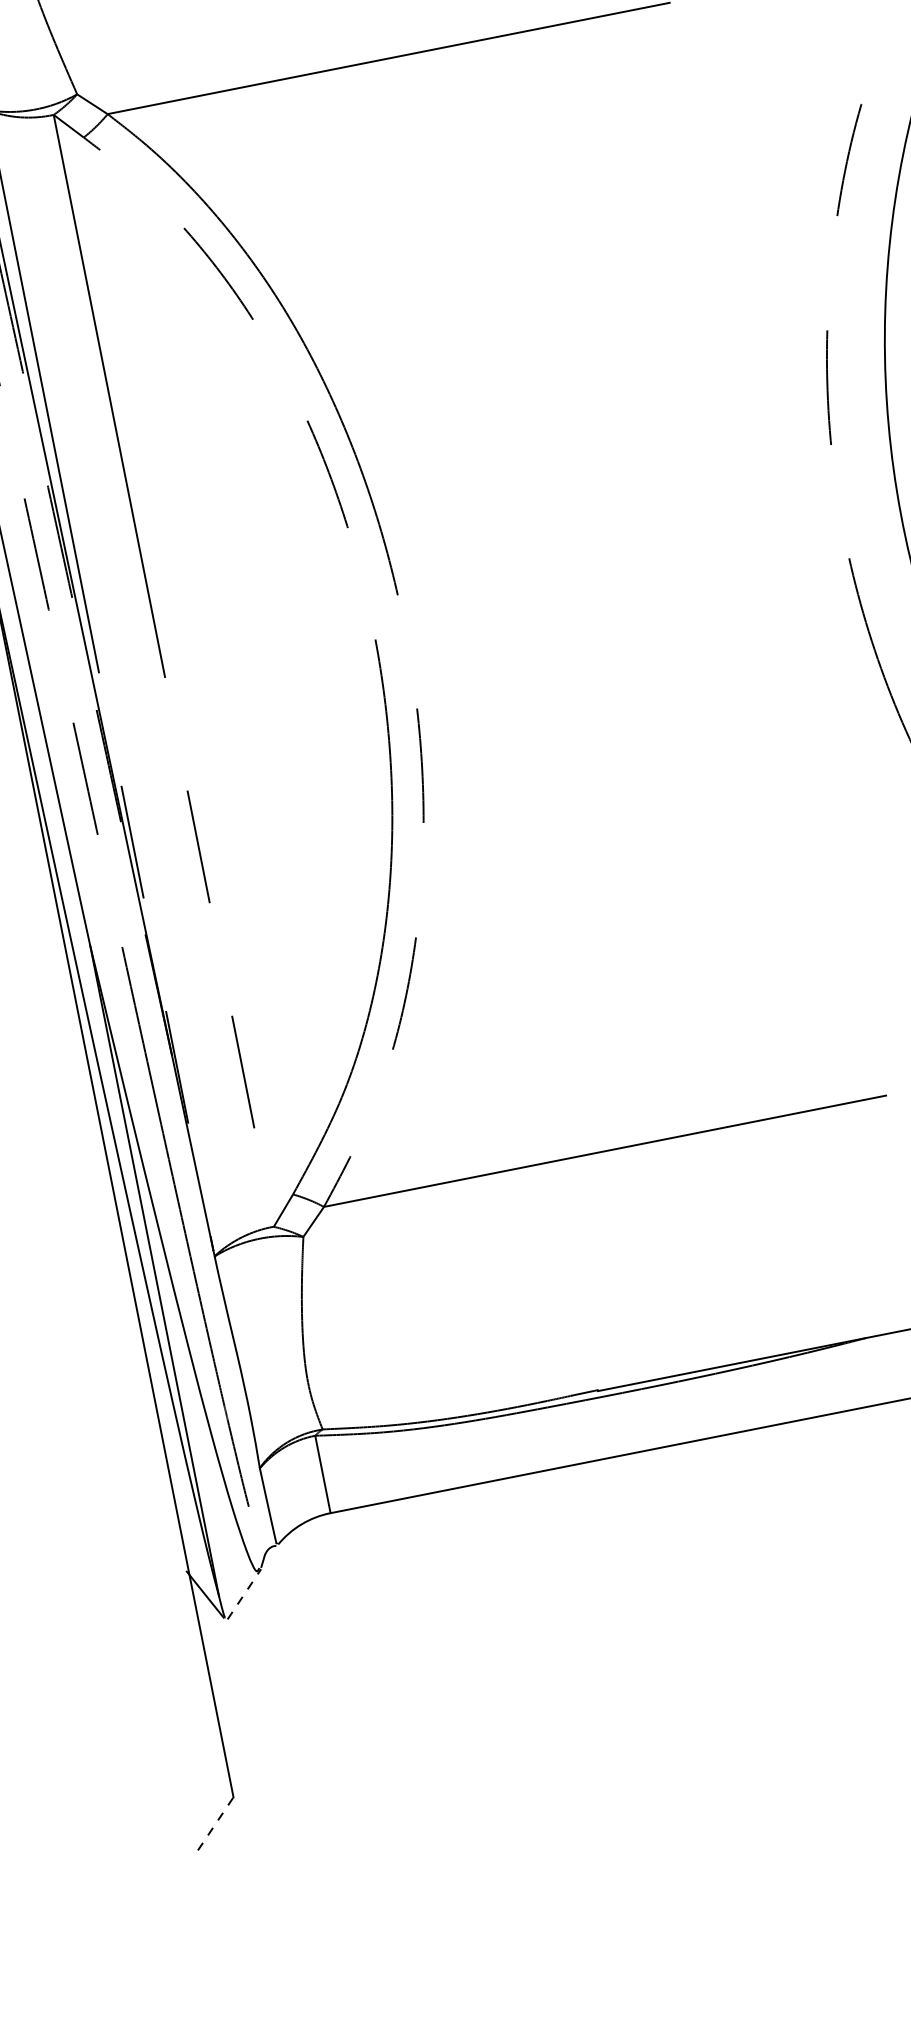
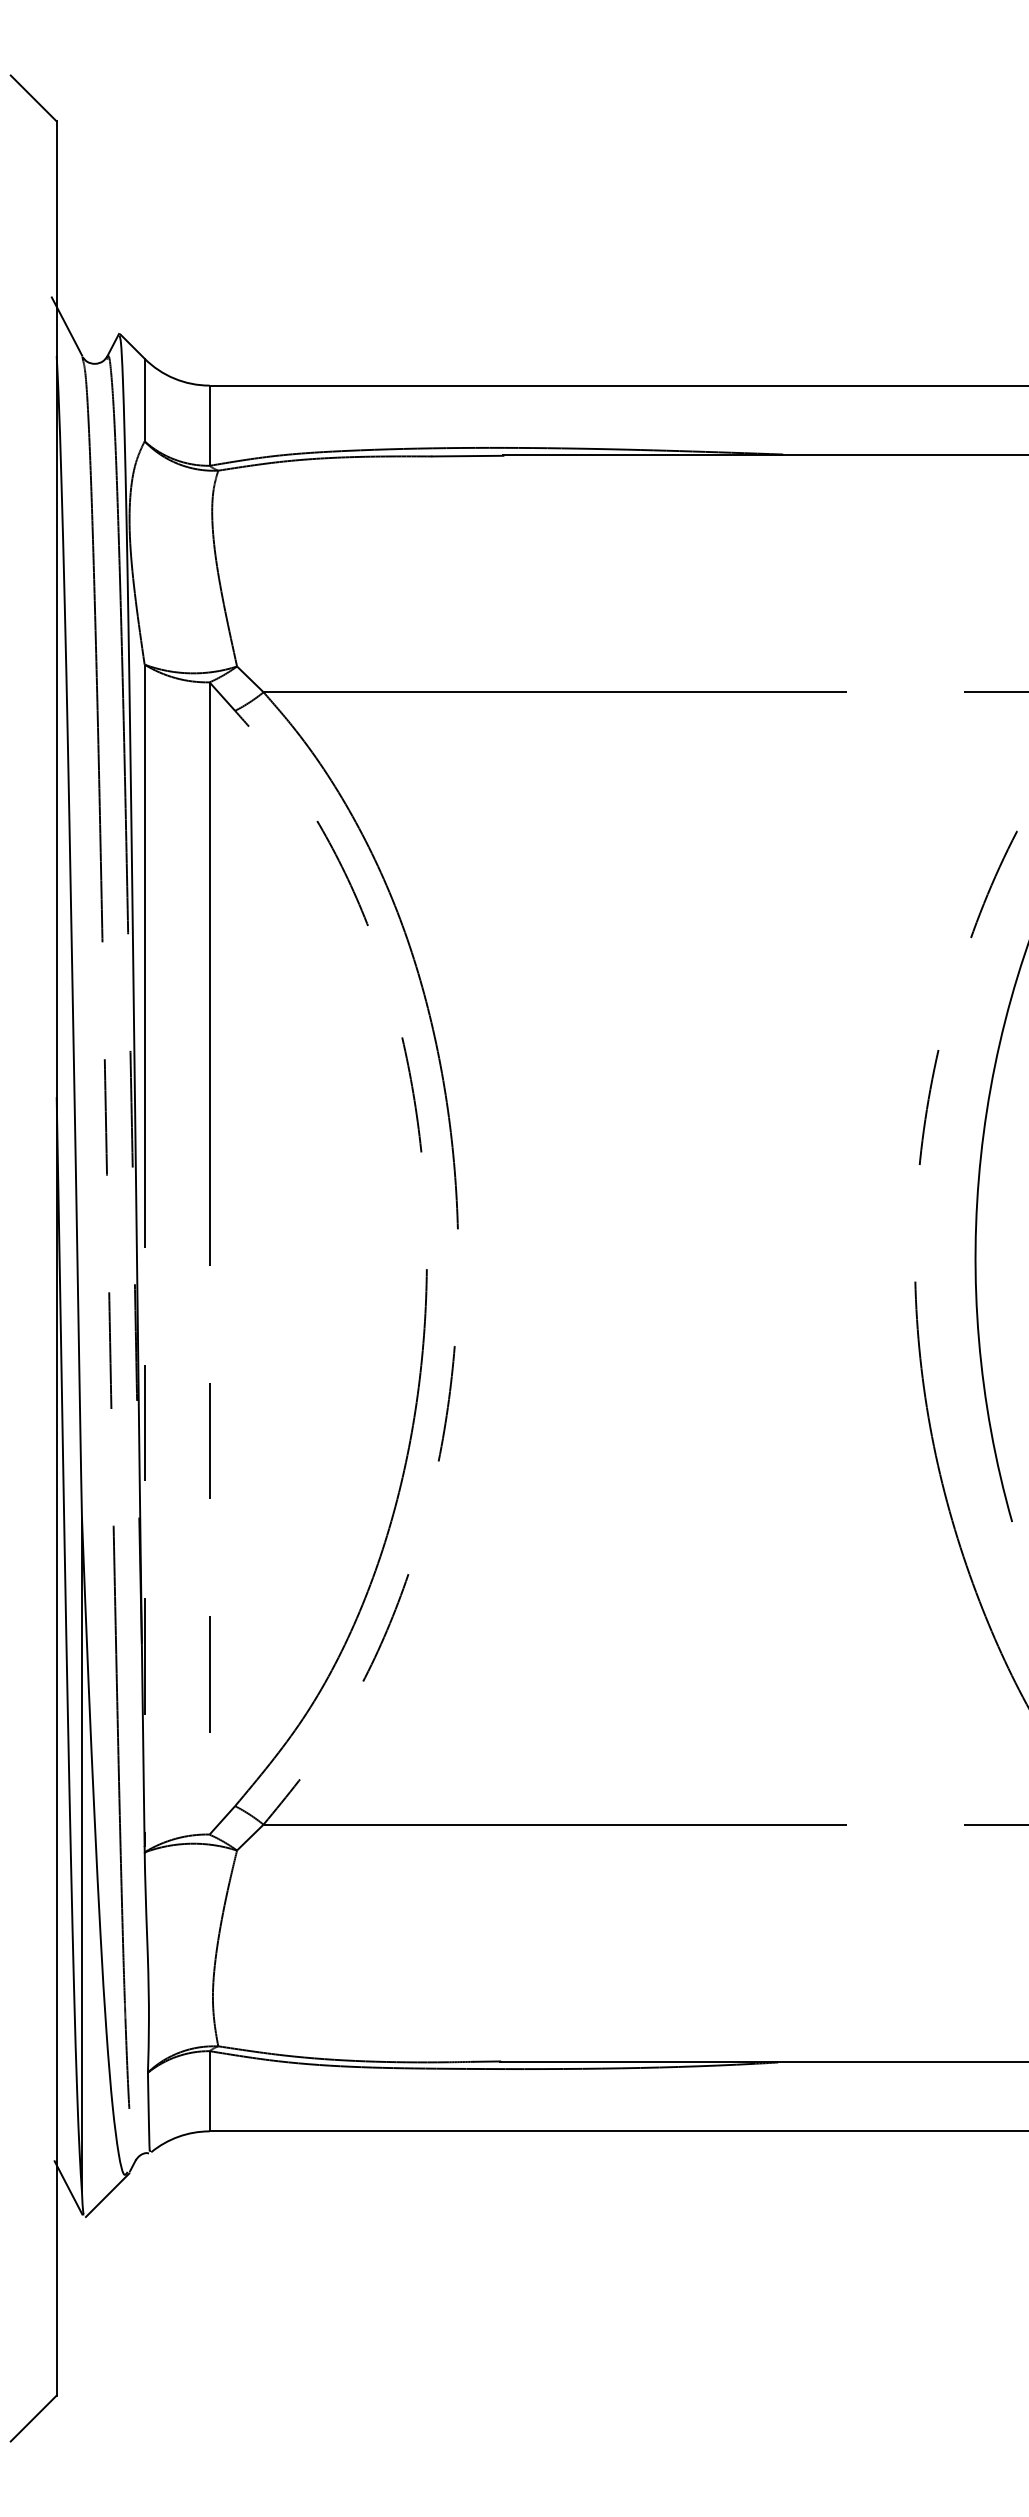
line: (244, 1594) -> (107, 2195), dashed -> solid
line: (216, 1823) -> (34, 2418), dashed -> solid

